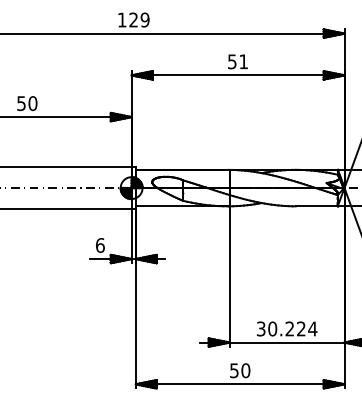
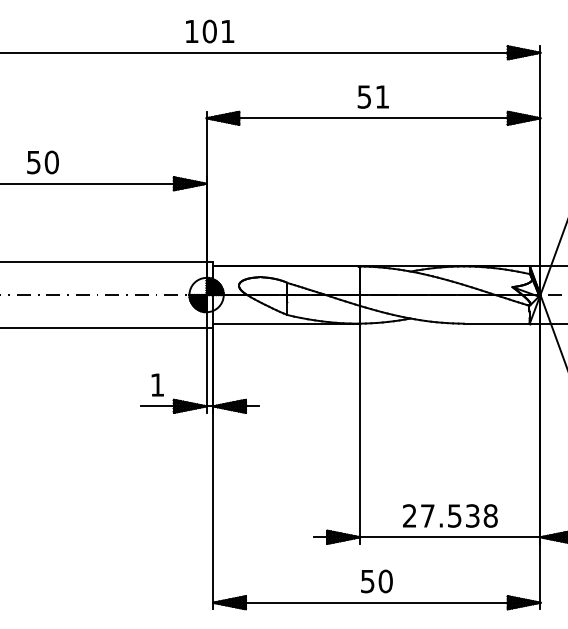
text: (139, 19) -> (218, 30), 129 -> 101
text: (100, 245) -> (157, 385), 6 -> 1
text: (287, 328) -> (451, 515), 30.224 -> 27.538

